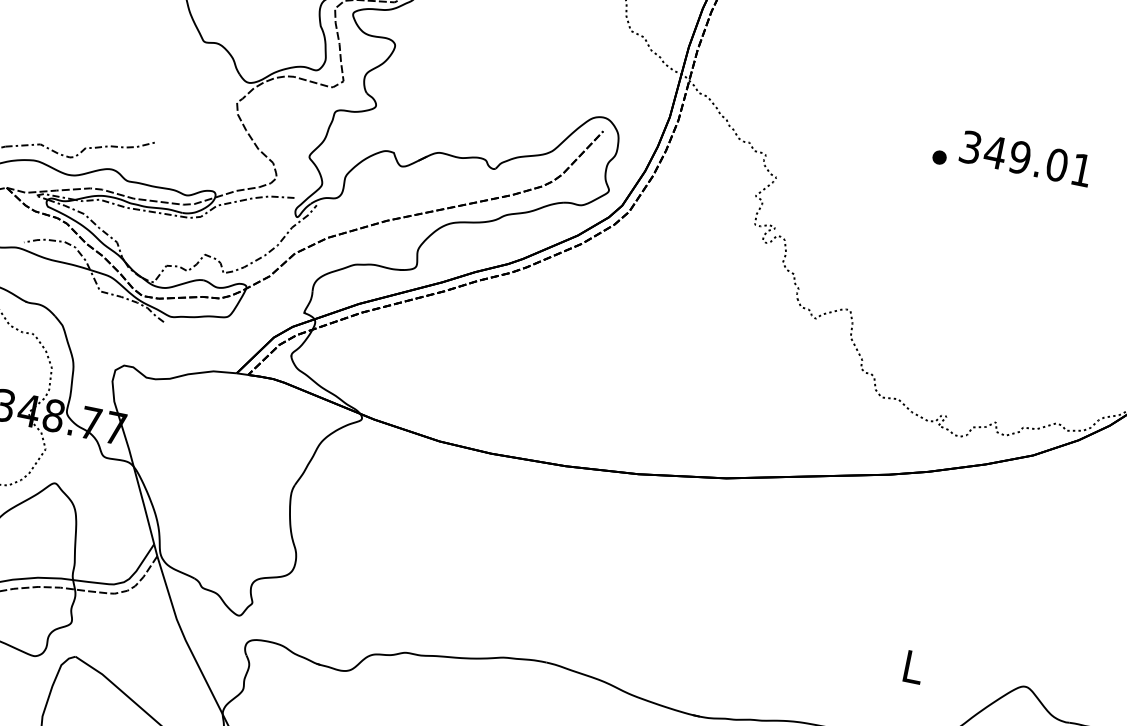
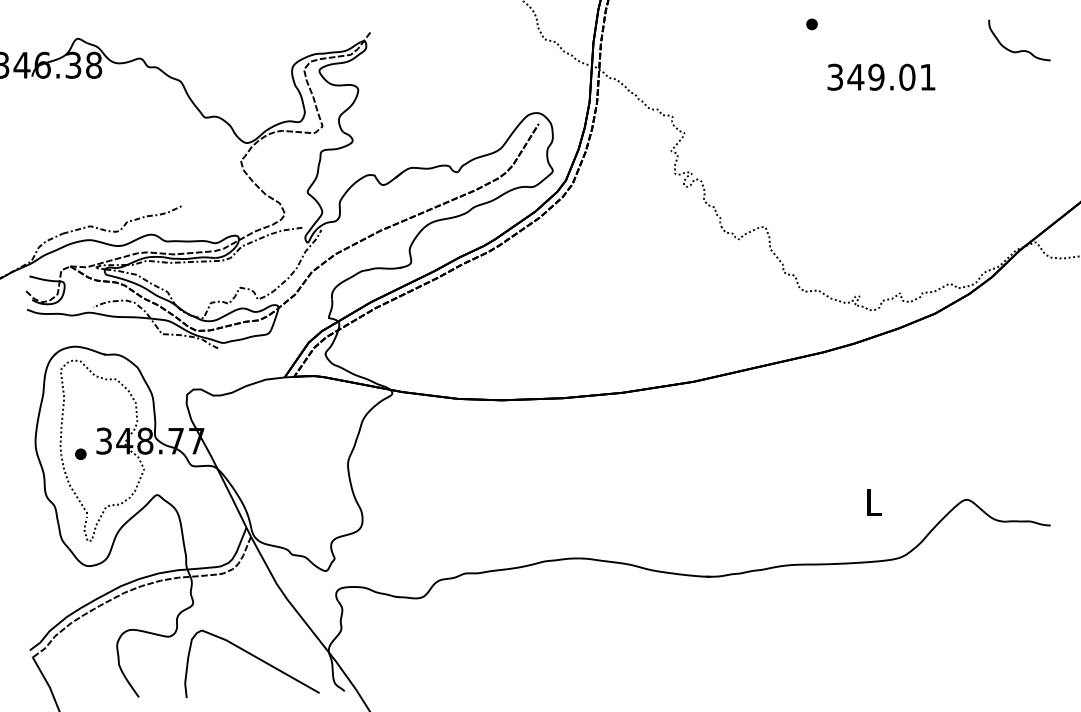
part: (938, 157) -> (811, 24), moved

